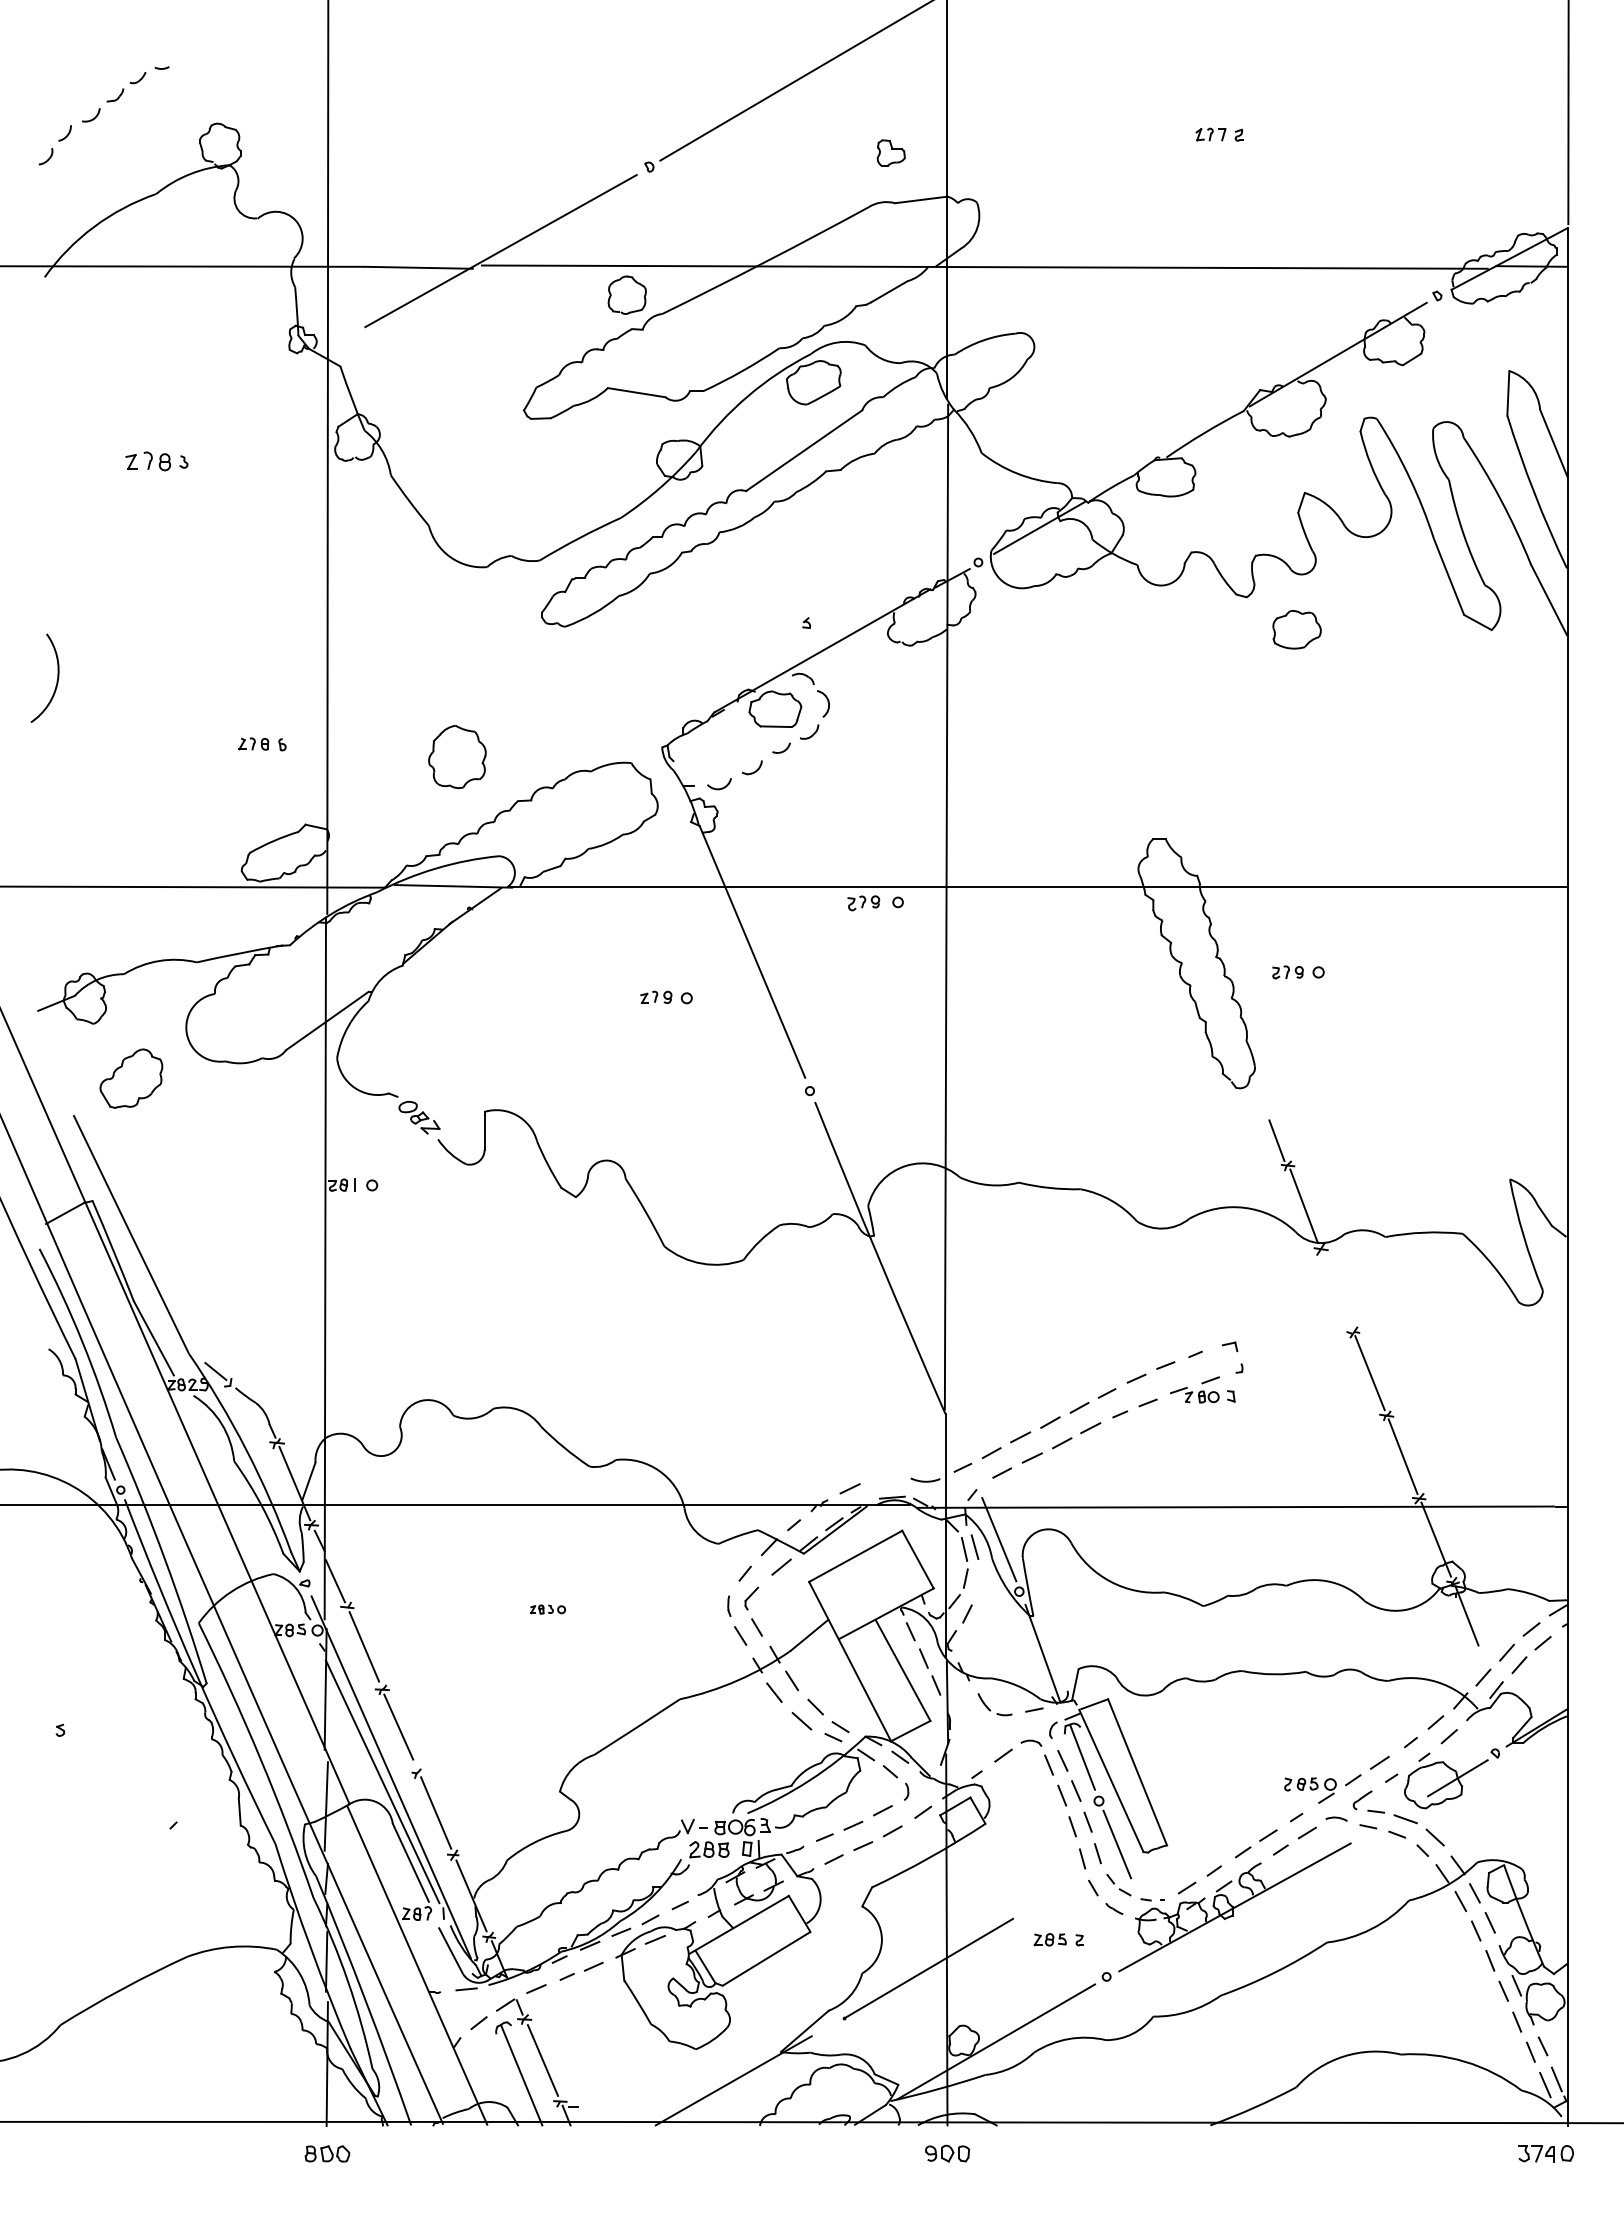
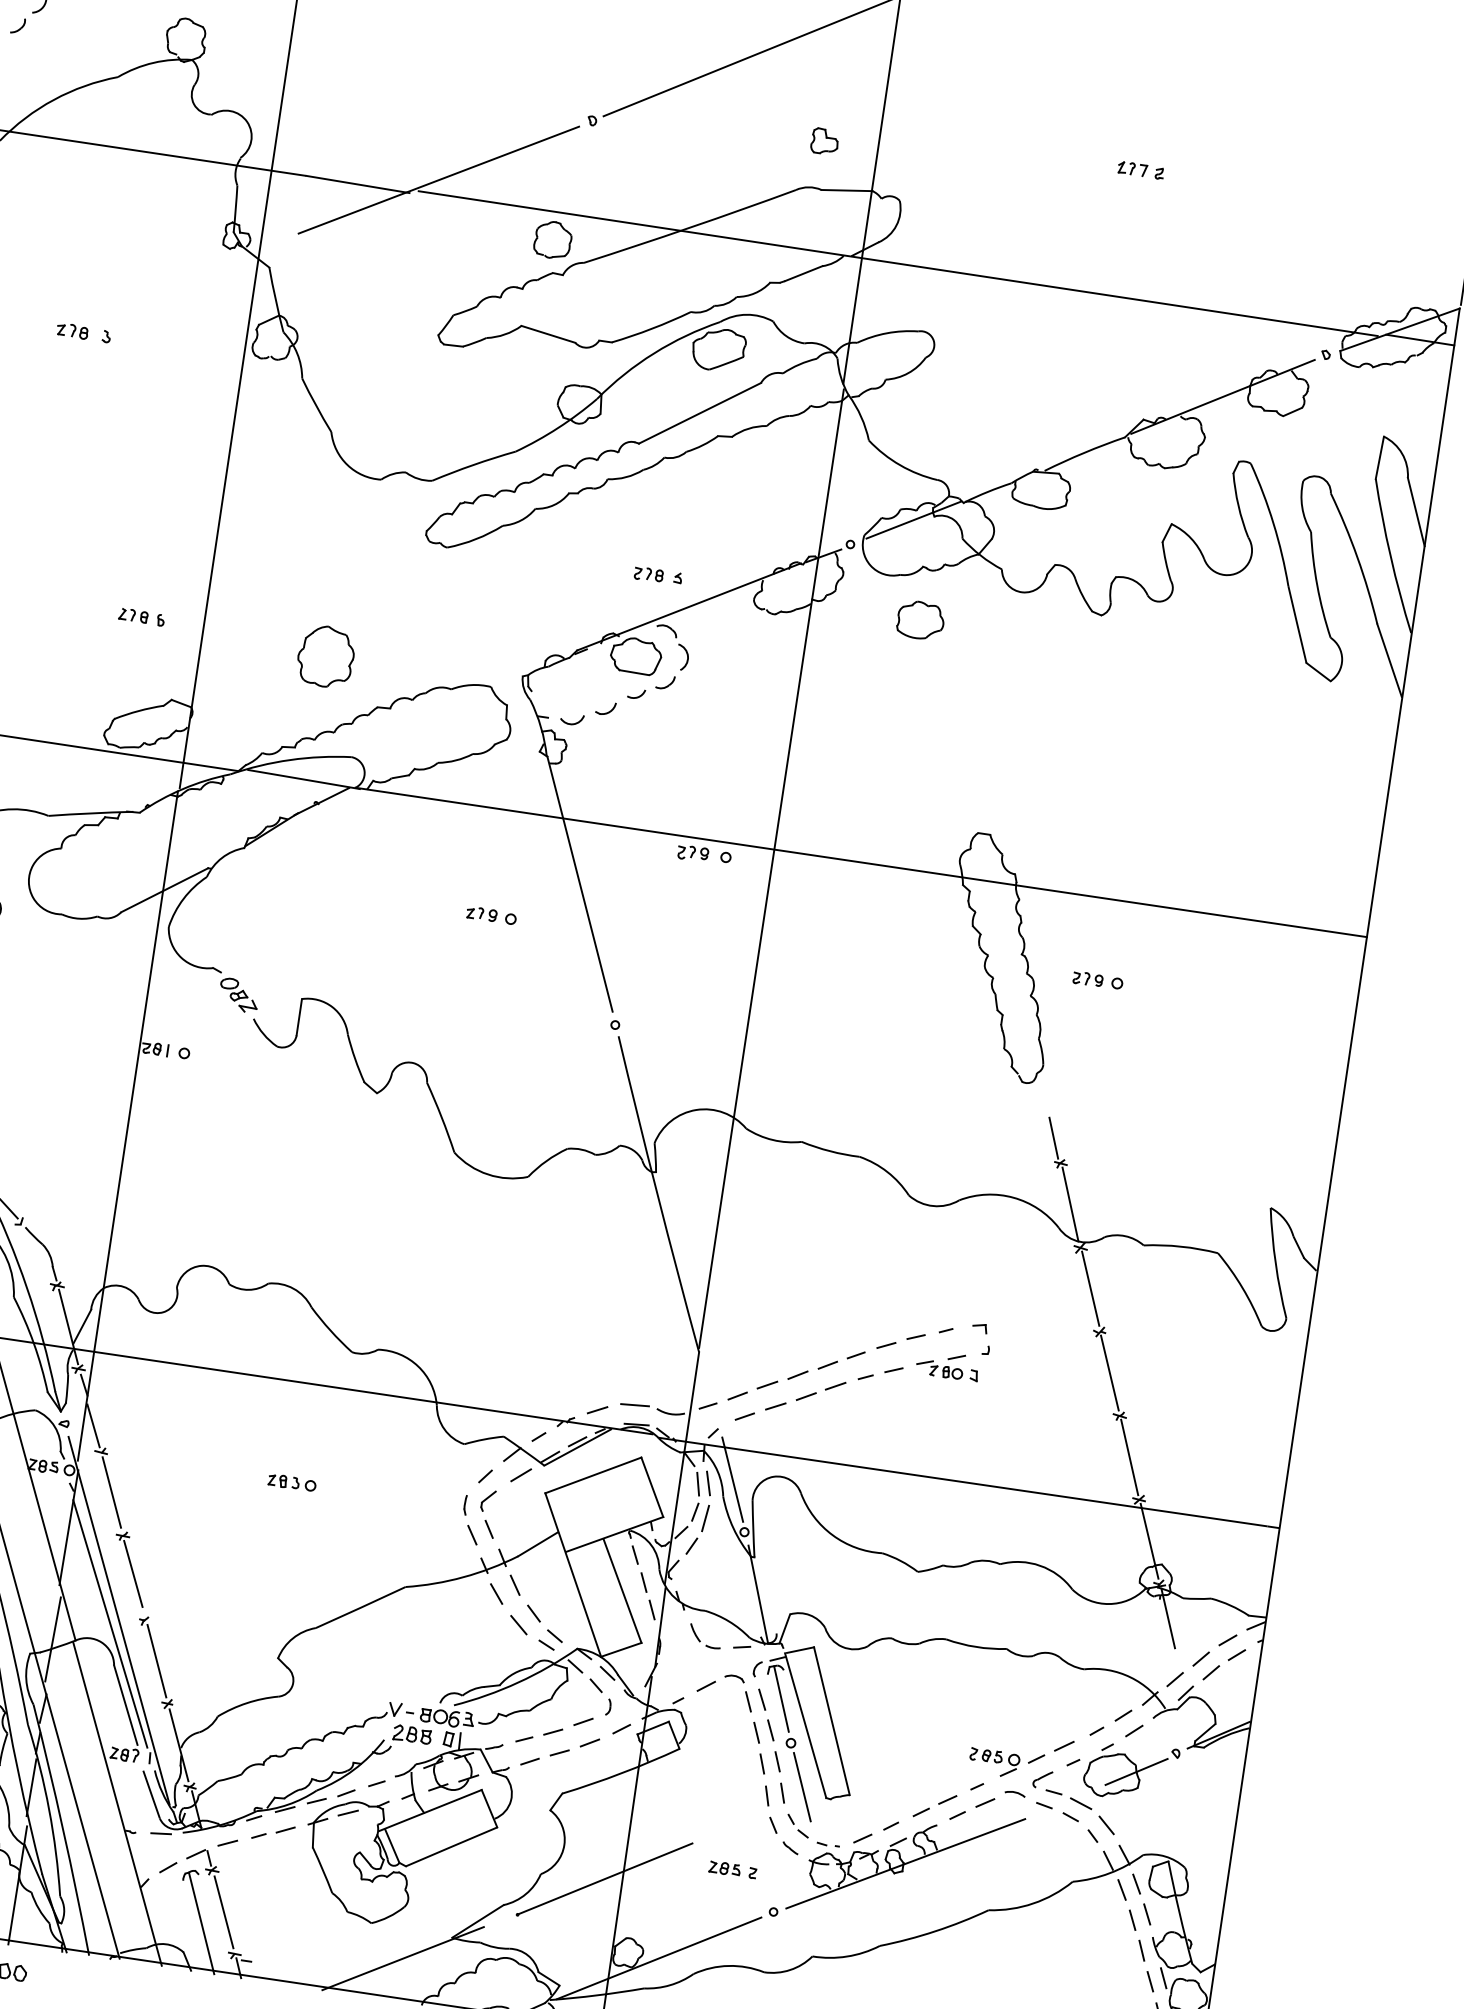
part: (147, 461) -> (71, 331), size x0.71
part: (776, 623) -> (649, 574), added
part: (1296, 629) -> (920, 620), moved
line: (1337, 1289) -> (1090, 1288), added
line: (887, 1478) -> (634, 1405), added
line: (976, 1583) -> (704, 1518), added
part: (548, 1609) -> (292, 1482), size x1.43

